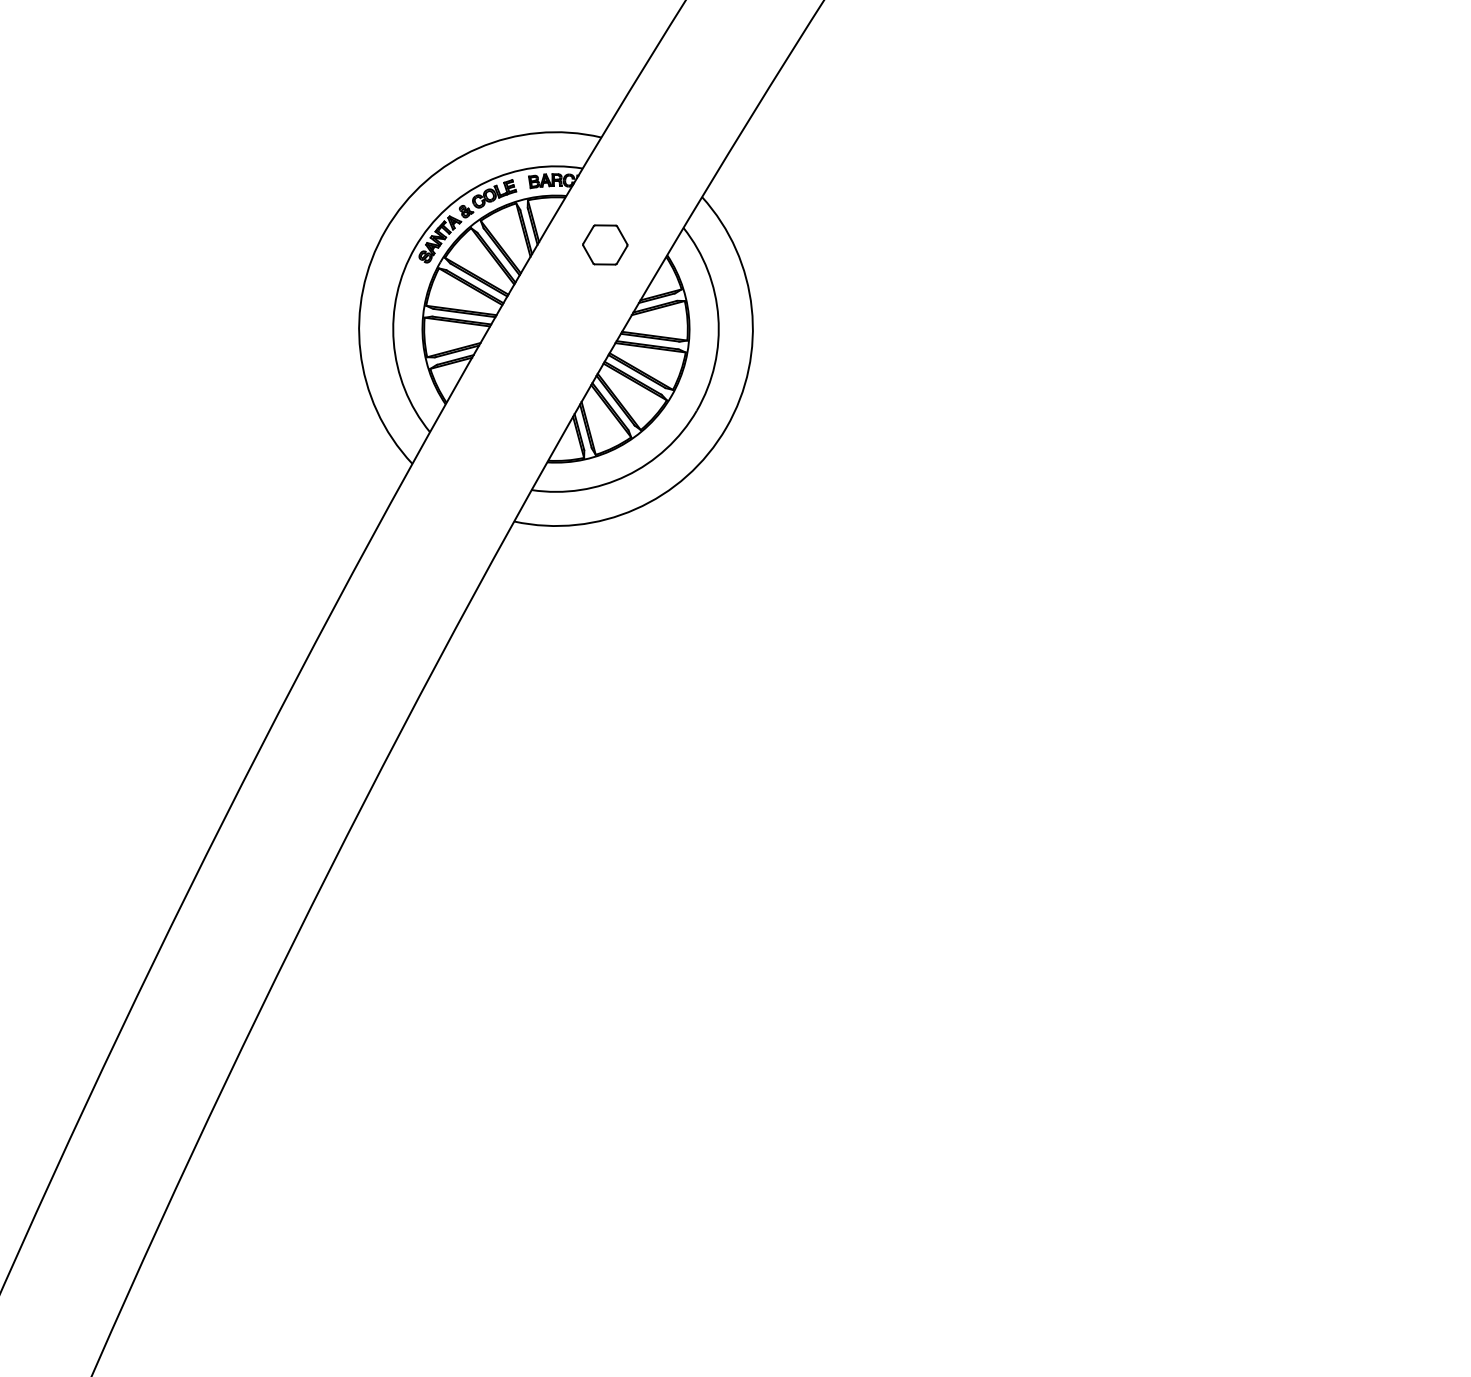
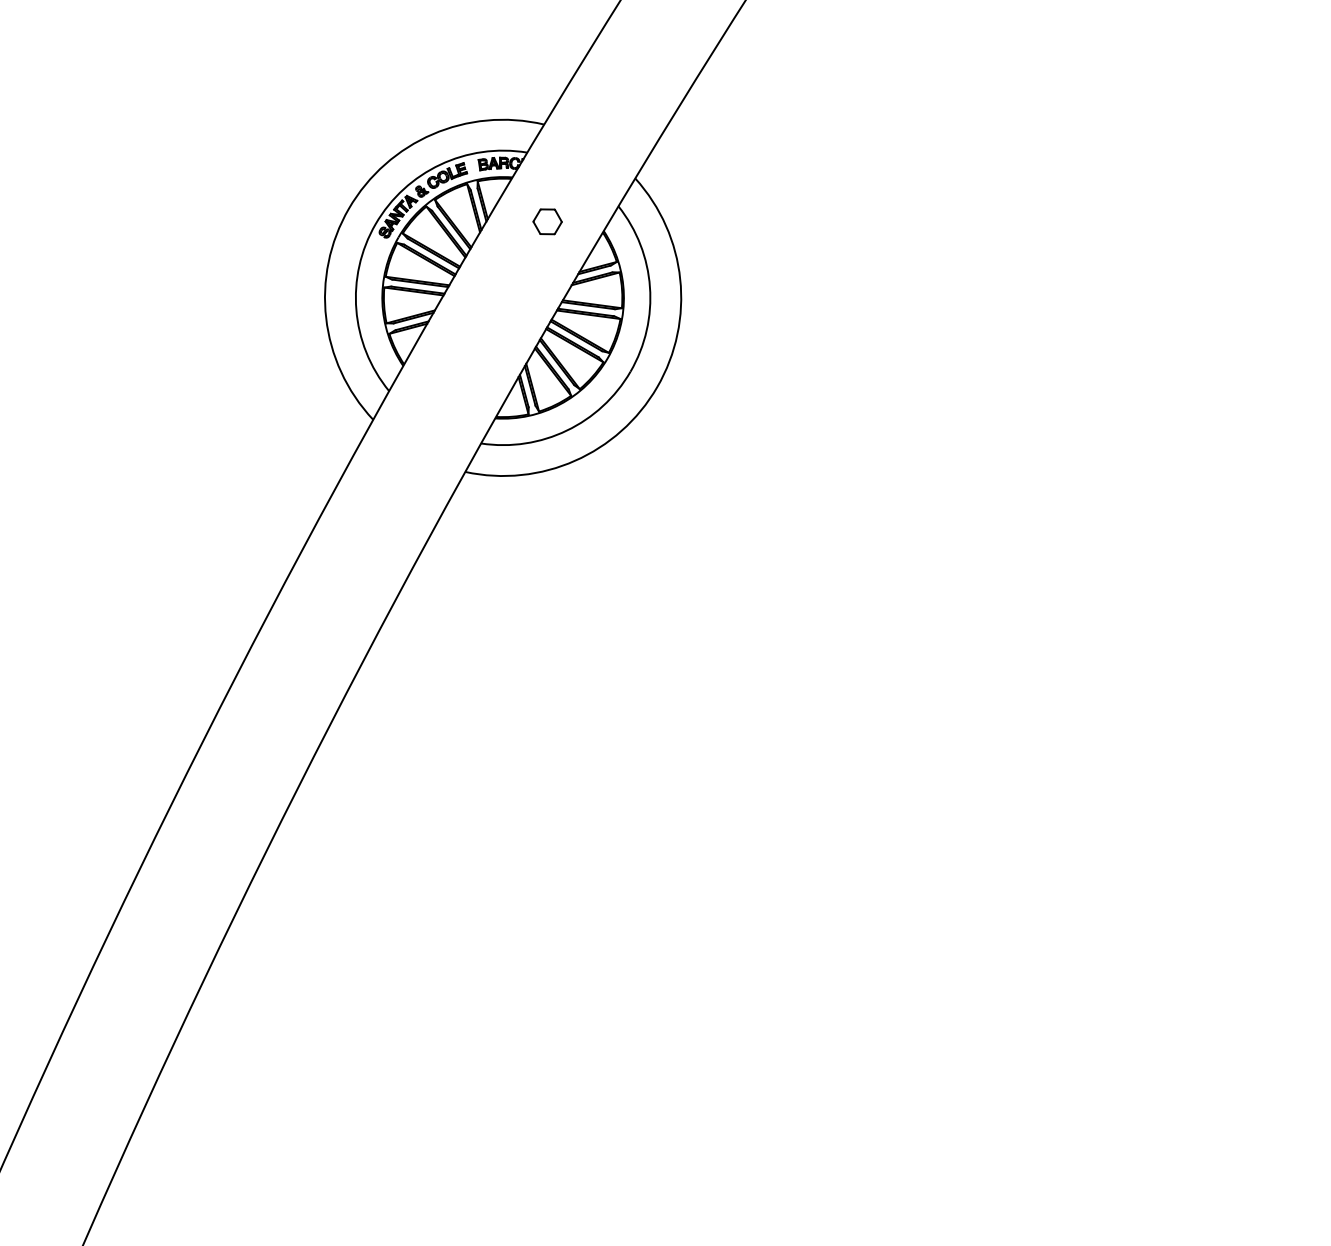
part: (605, 244) -> (547, 221), size x0.7

